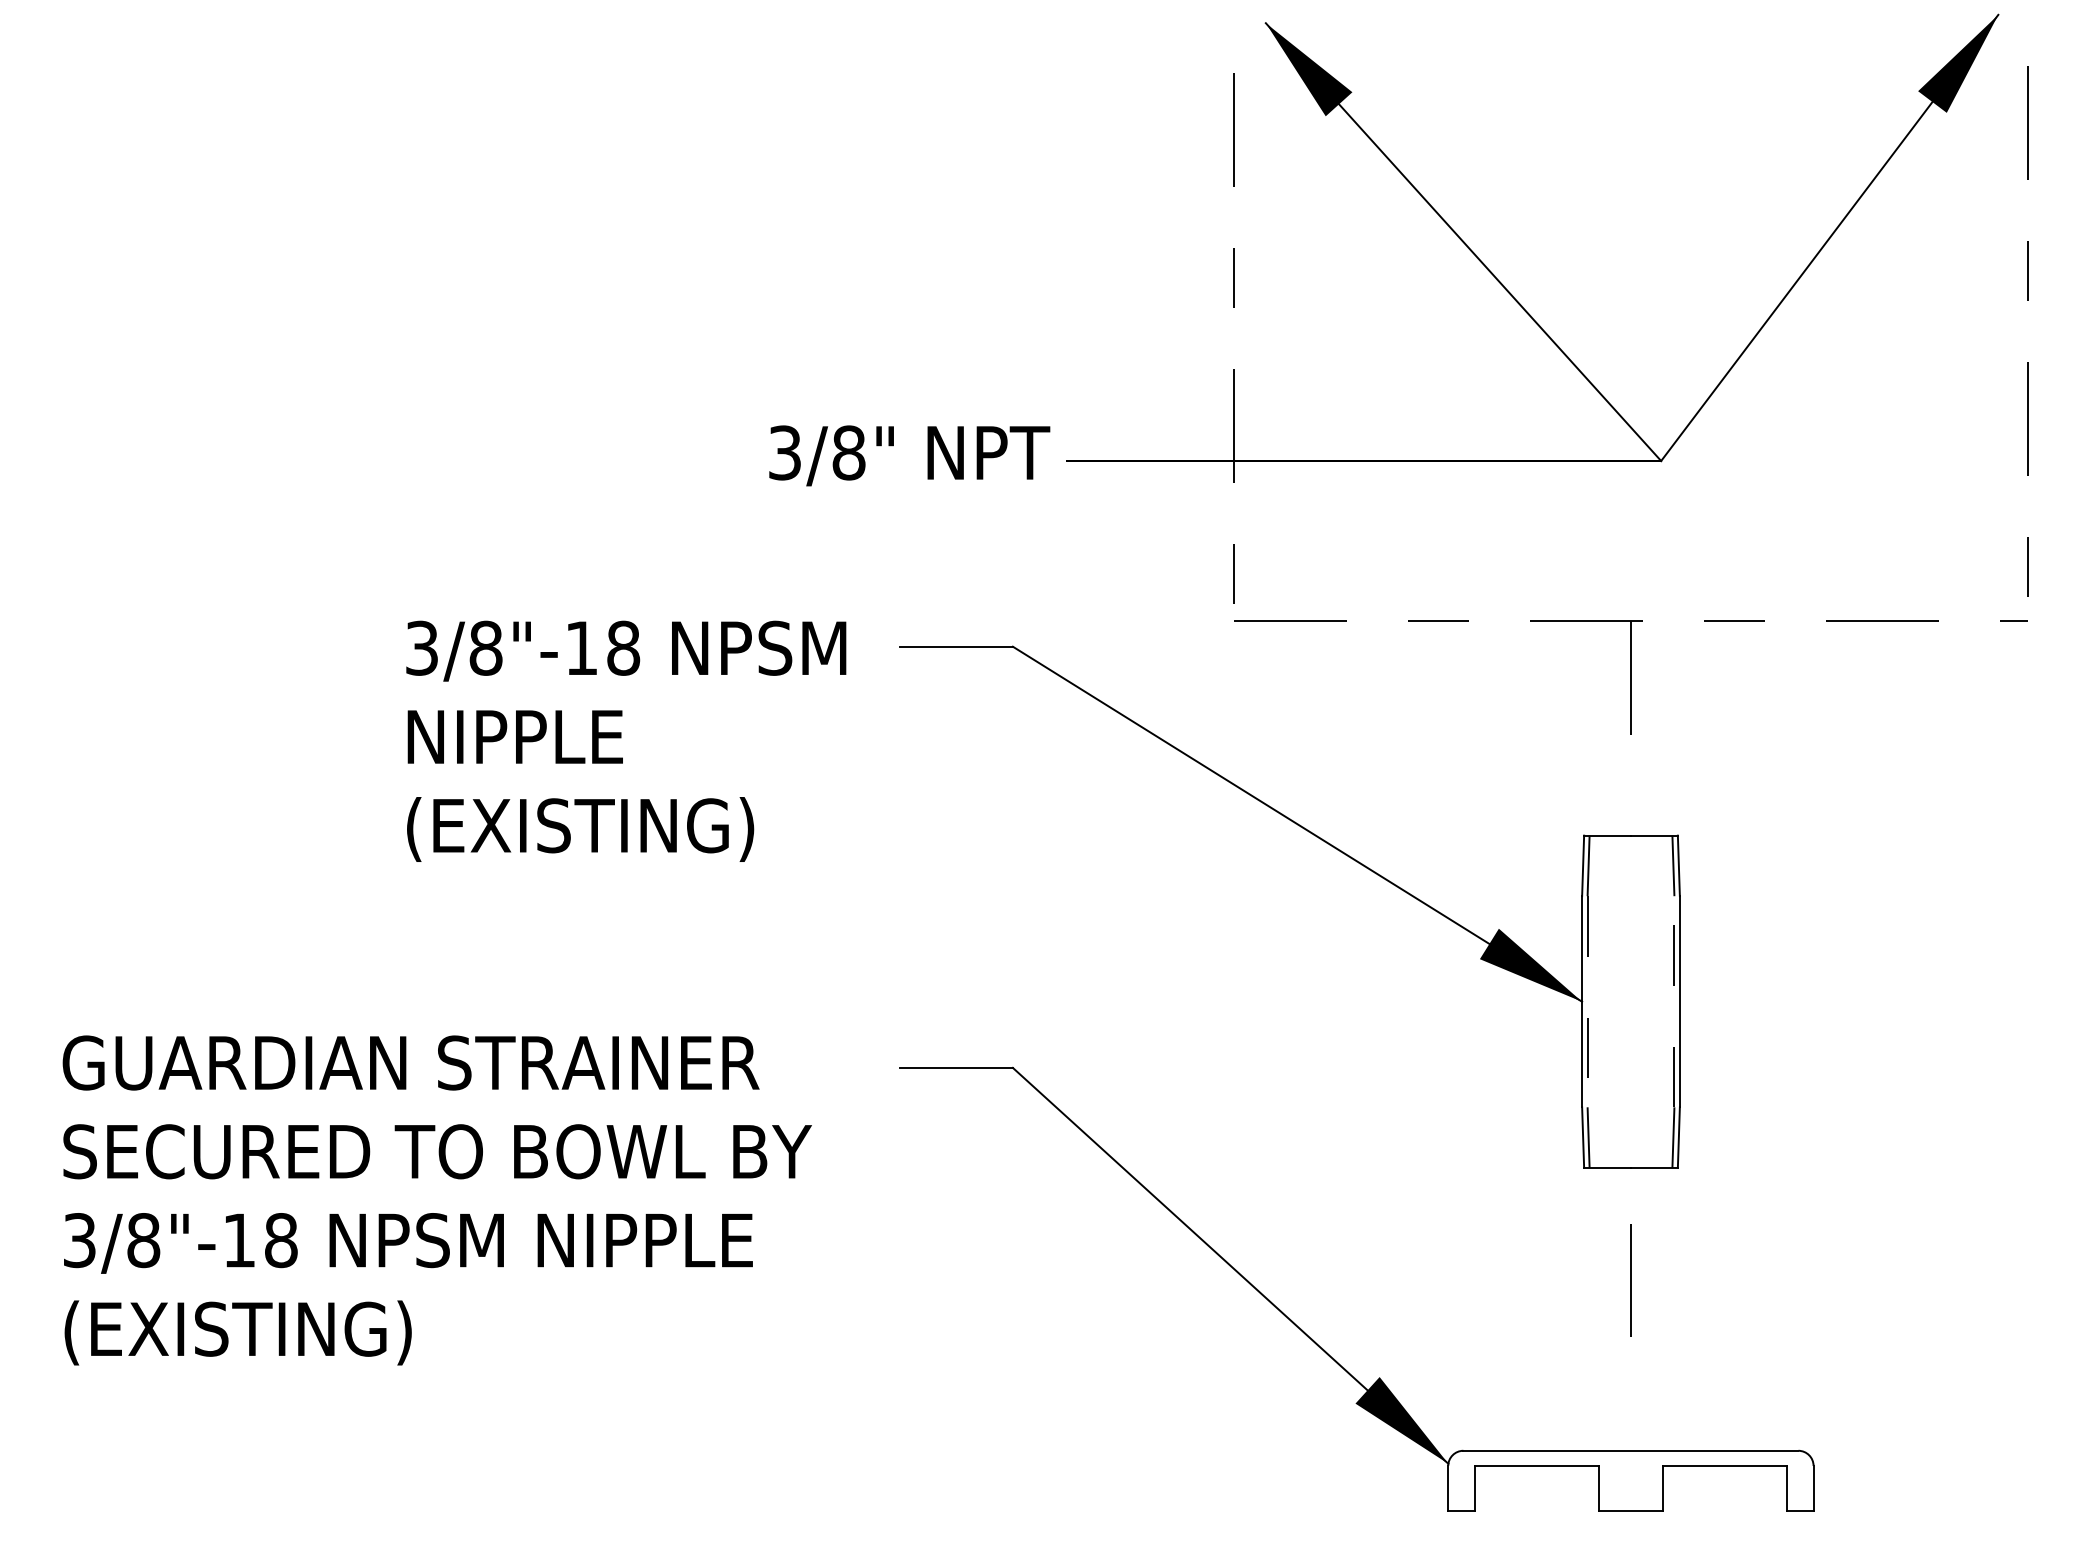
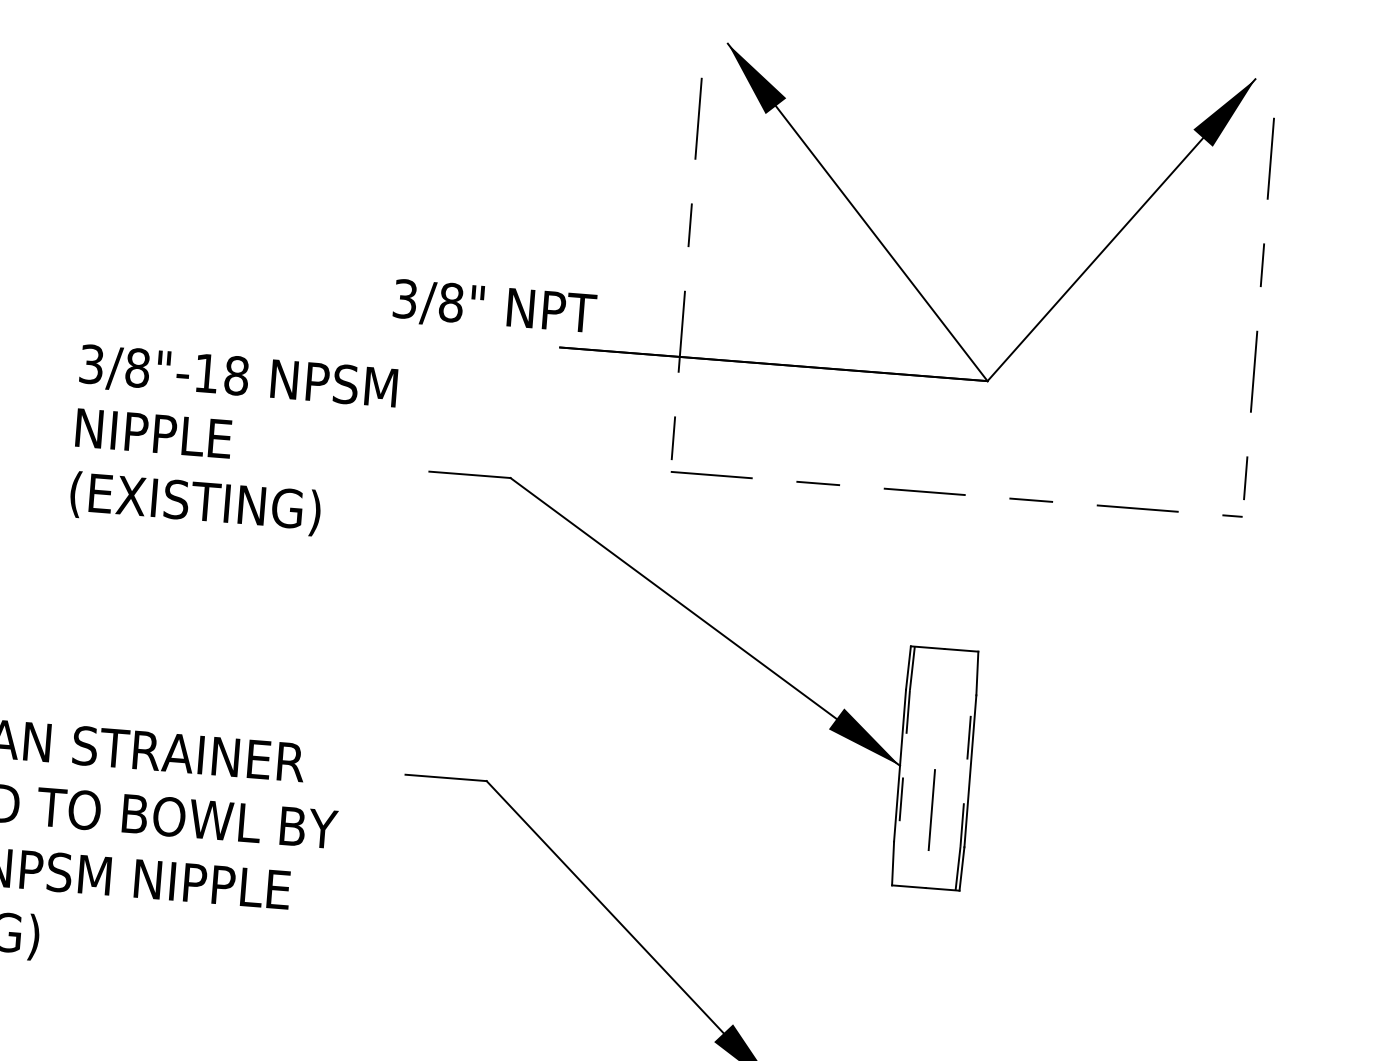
text: (909, 455) -> (494, 307), moved
line: (1630, 683) -> (952, 539), removed
text: (626, 740) -> (233, 442), moved
line: (1673, 865) -> (973, 672), removed
line: (1588, 1137) -> (896, 863), removed
line: (1630, 1280) -> (931, 810), moved

